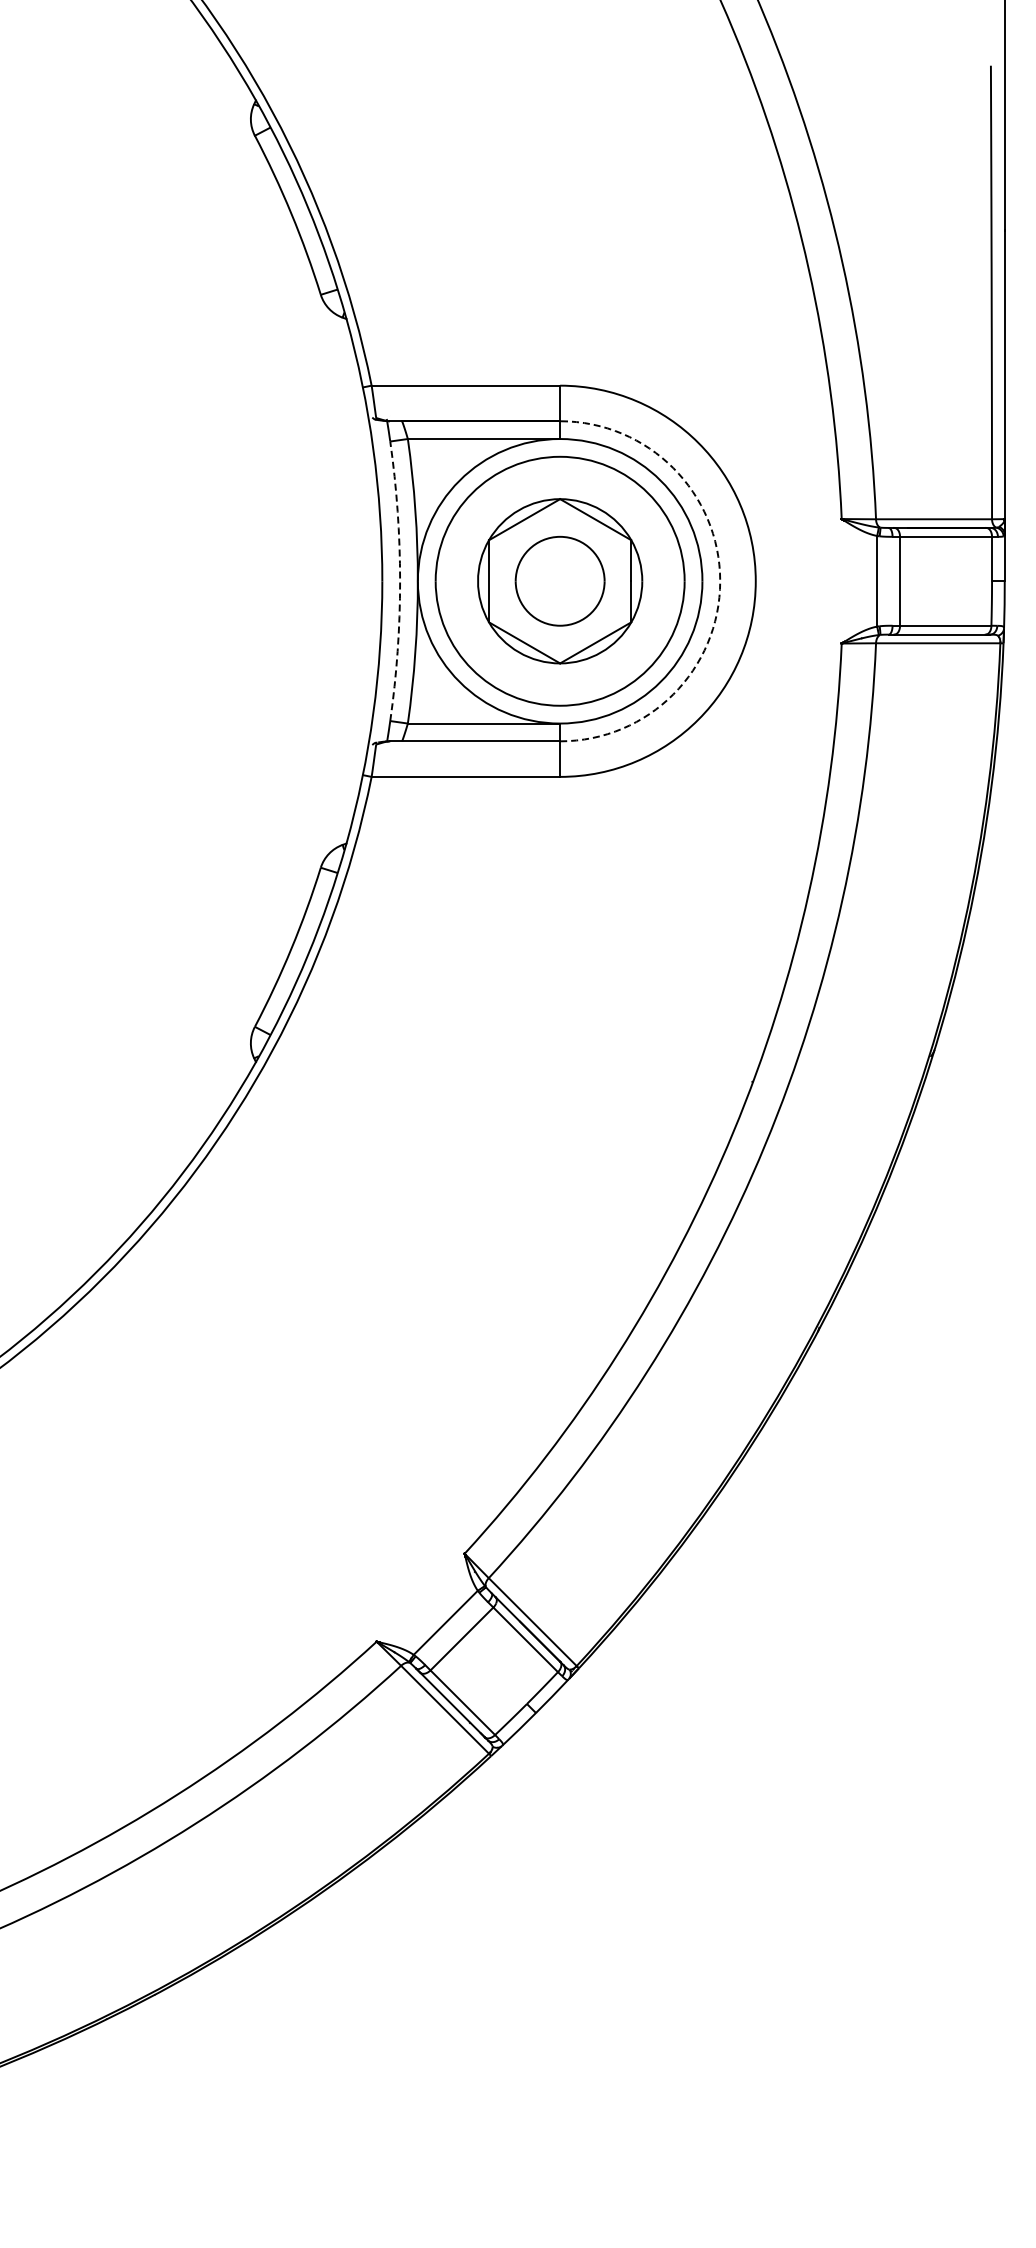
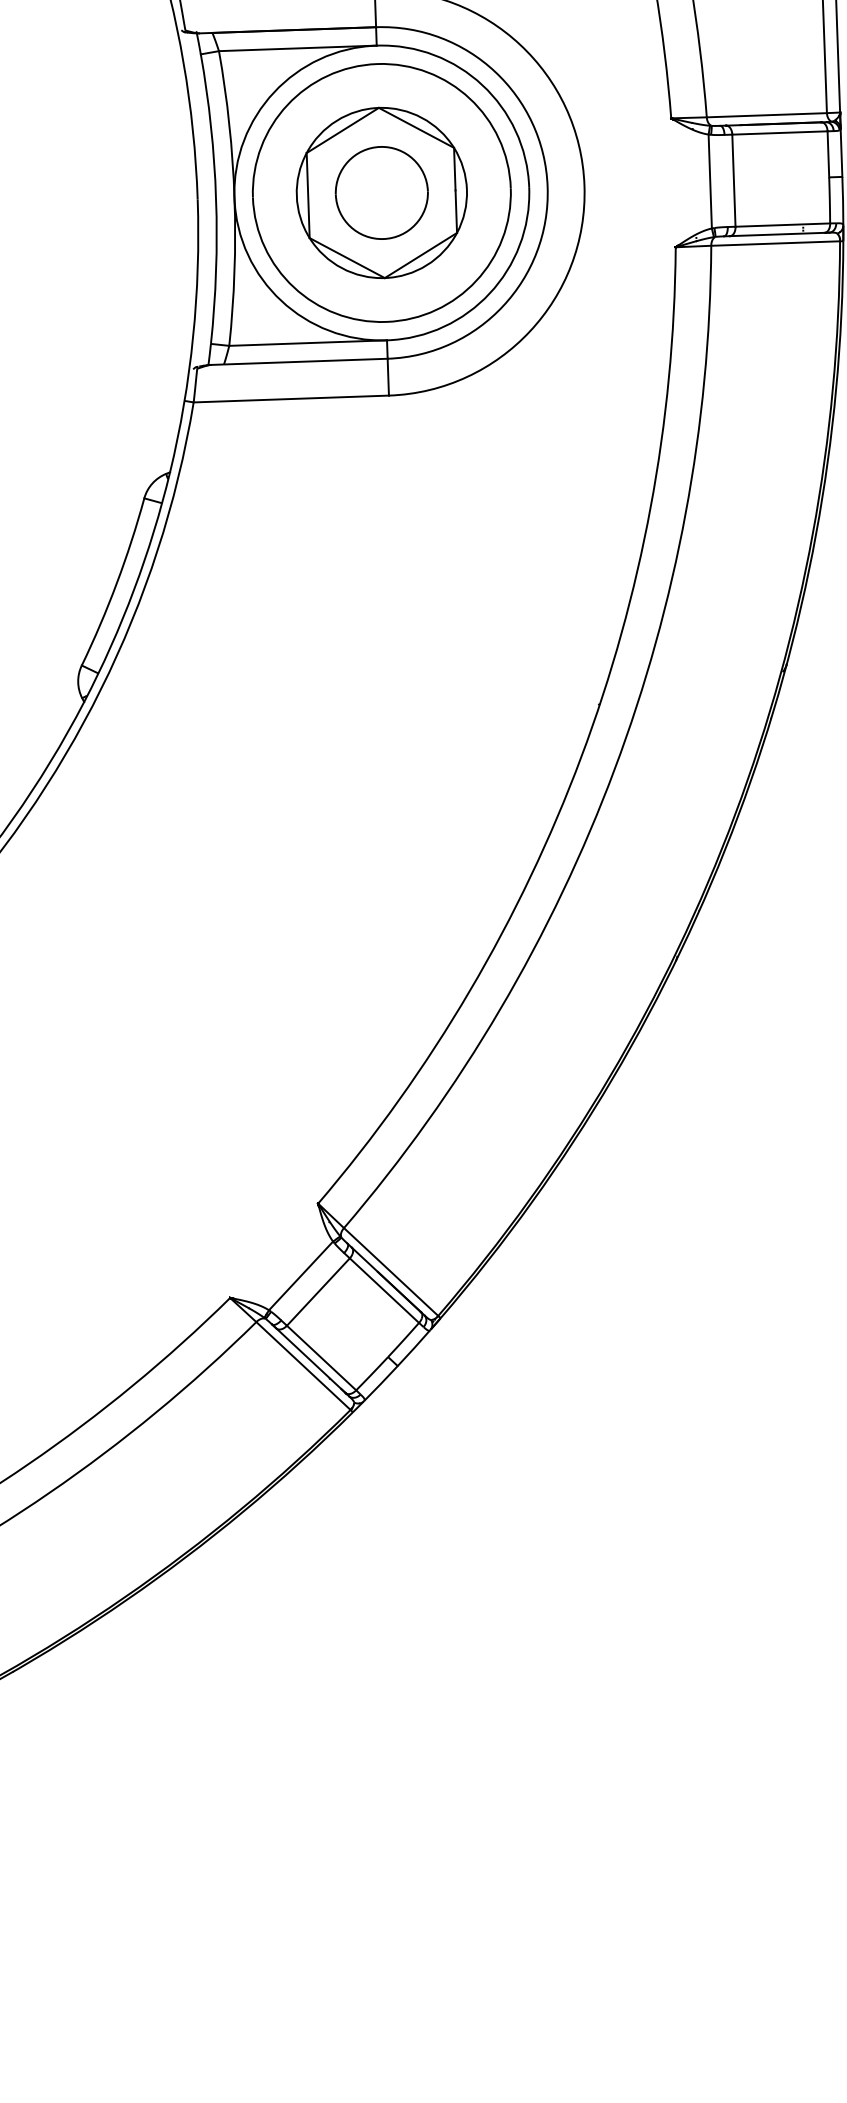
arc: (400, 581) -> (216, 198), dashed -> solid
arc: (720, 581) -> (547, 187), dashed -> solid

